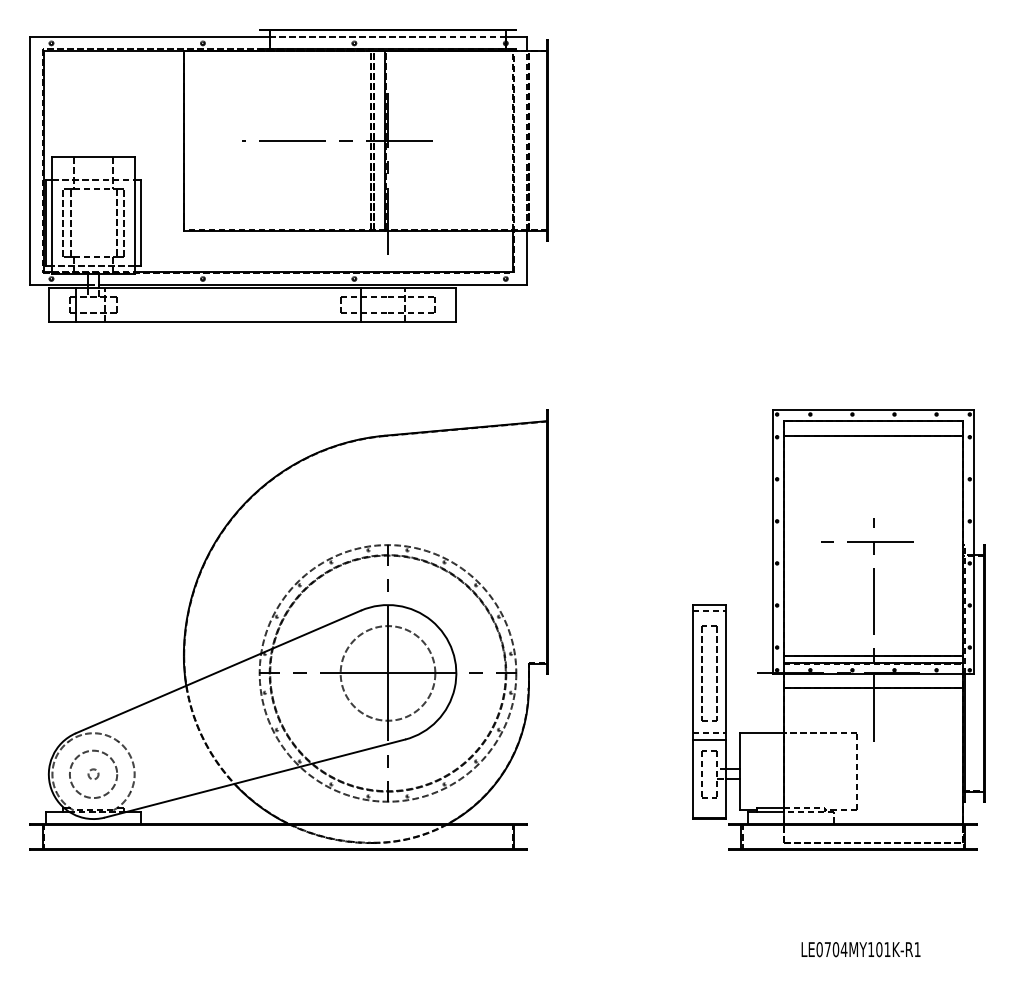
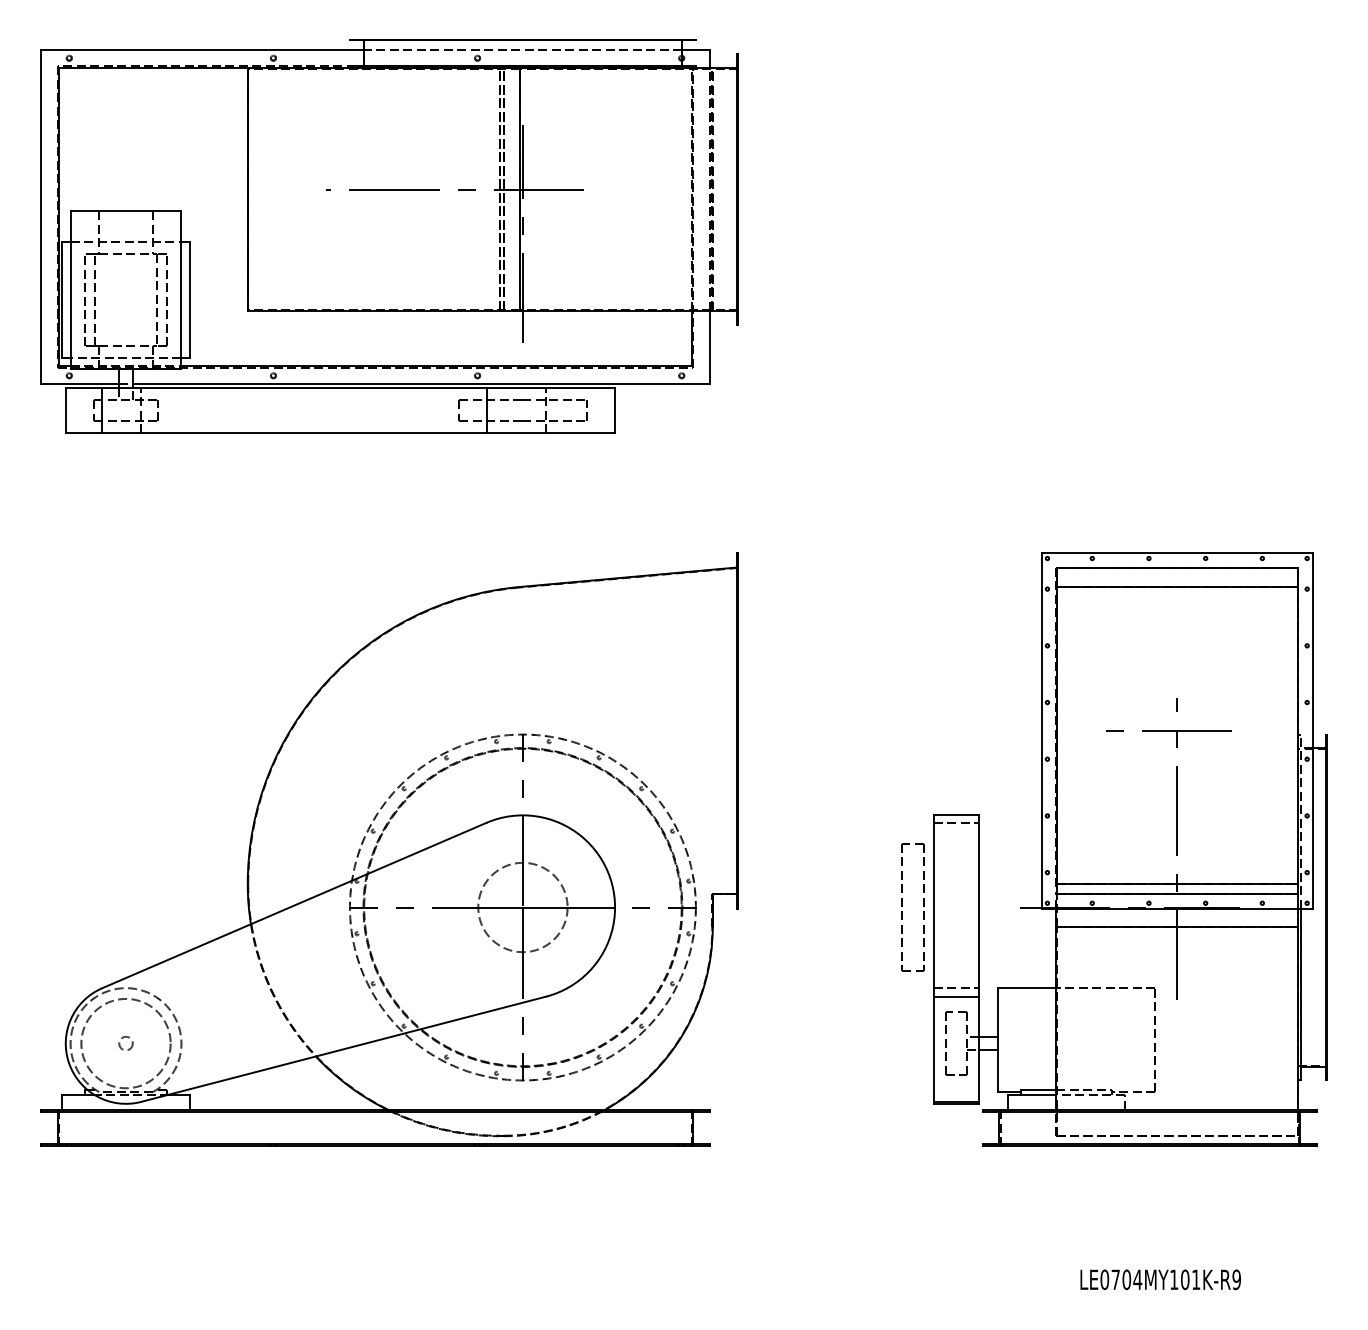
part: (702, 672) -> (903, 906), moved
circle: (387, 673) -> (522, 907), size x0.7
circle: (93, 774) -> (125, 1043), size x1.4
text: (917, 949) -> (1236, 1279), LE0704MY101K-R1 -> LE0704MY101K-R9

